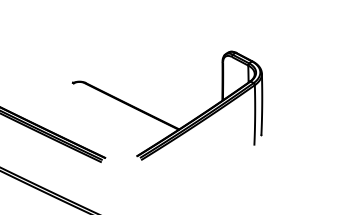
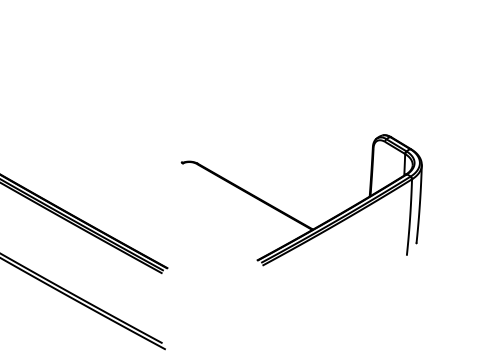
part: (162, 120) -> (292, 216), moved

